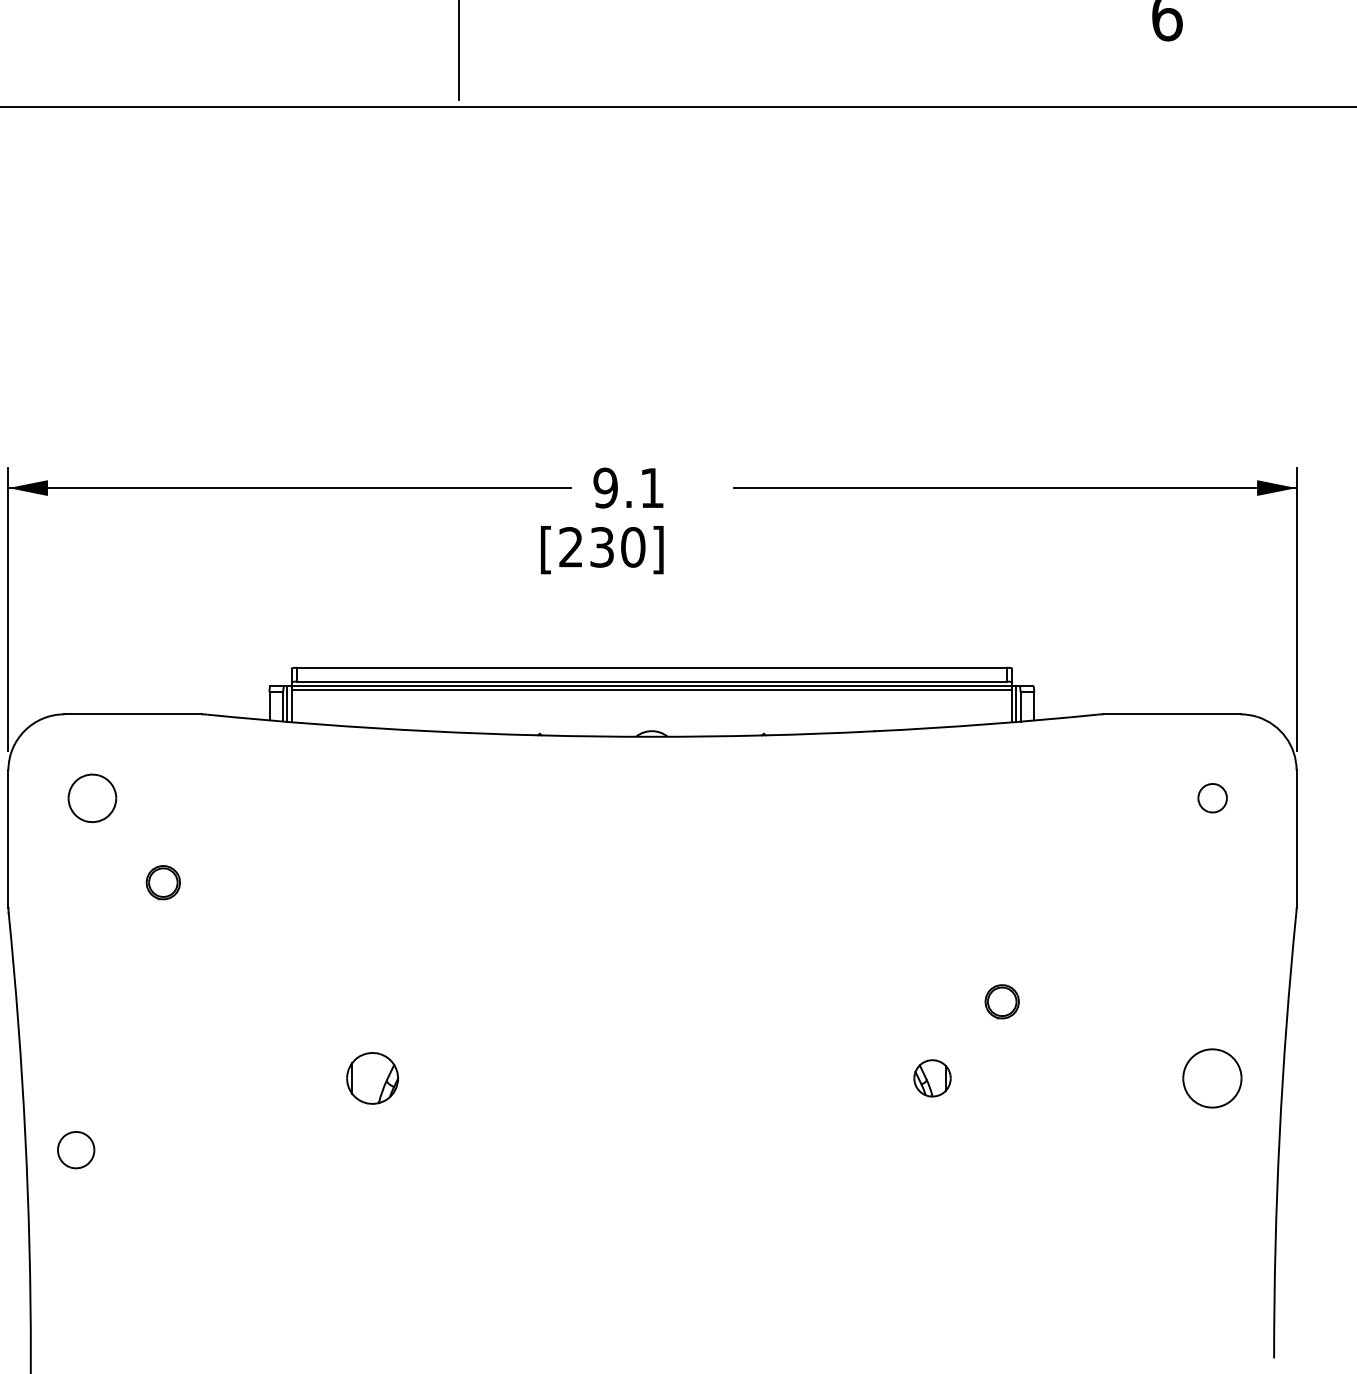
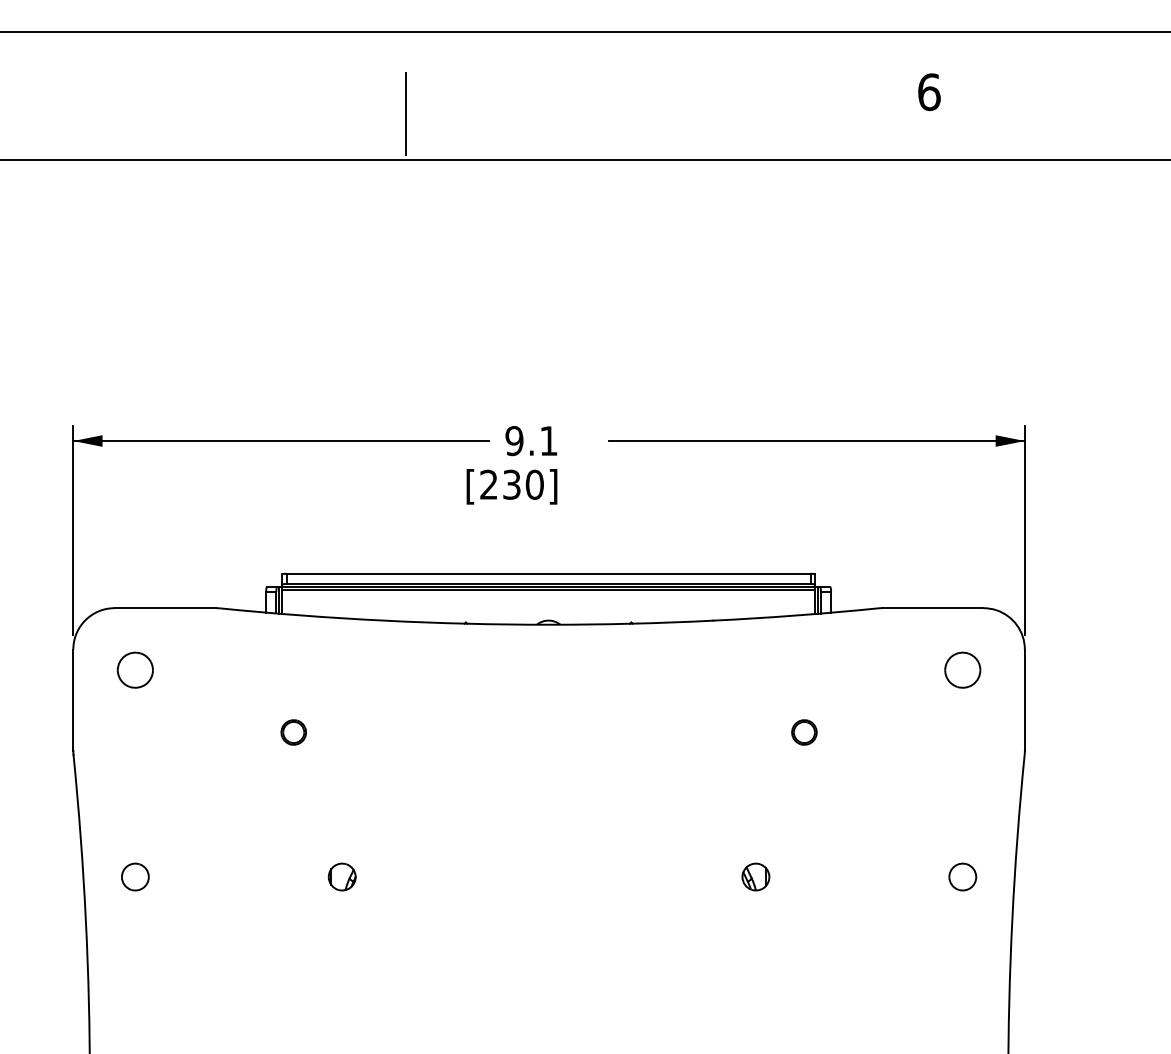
part: (1212, 797) -> (962, 669), size x1.67
part: (162, 882) -> (293, 732), moved
part: (1002, 1001) -> (804, 732), moved
part: (371, 1077) -> (341, 876), size x0.71
part: (1212, 1077) -> (962, 876), size x0.62
part: (76, 1149) -> (135, 876), moved

